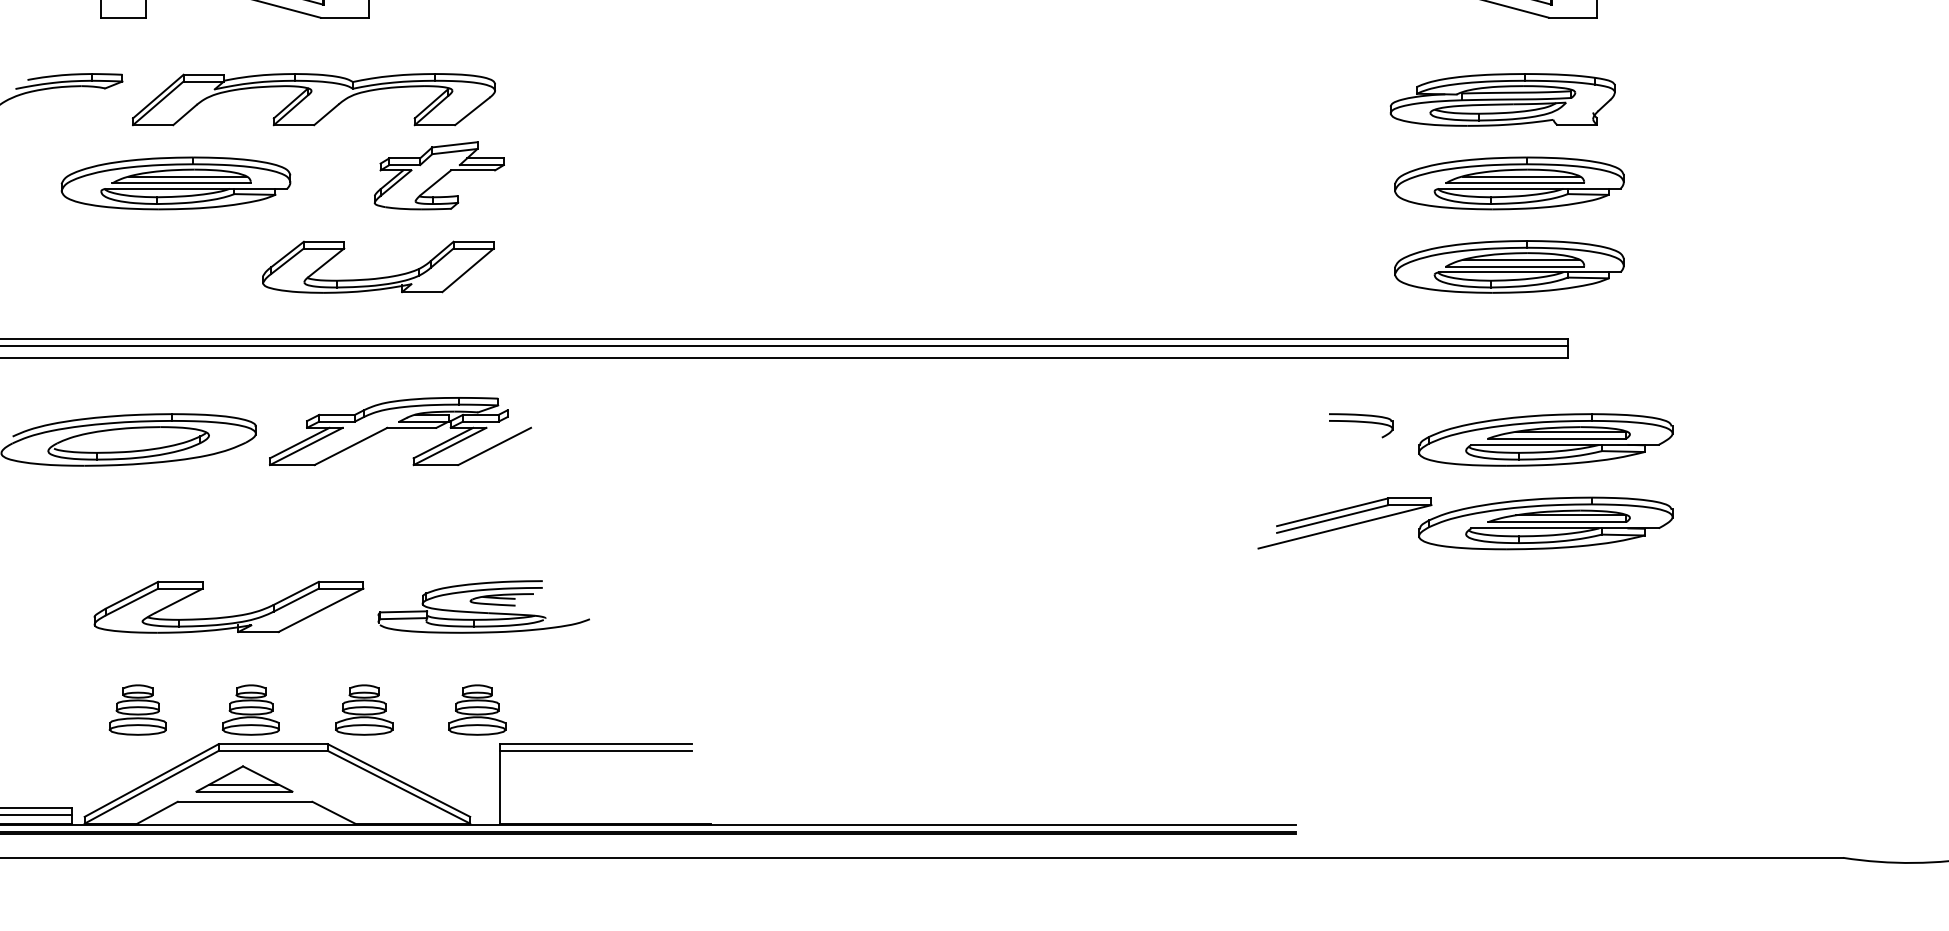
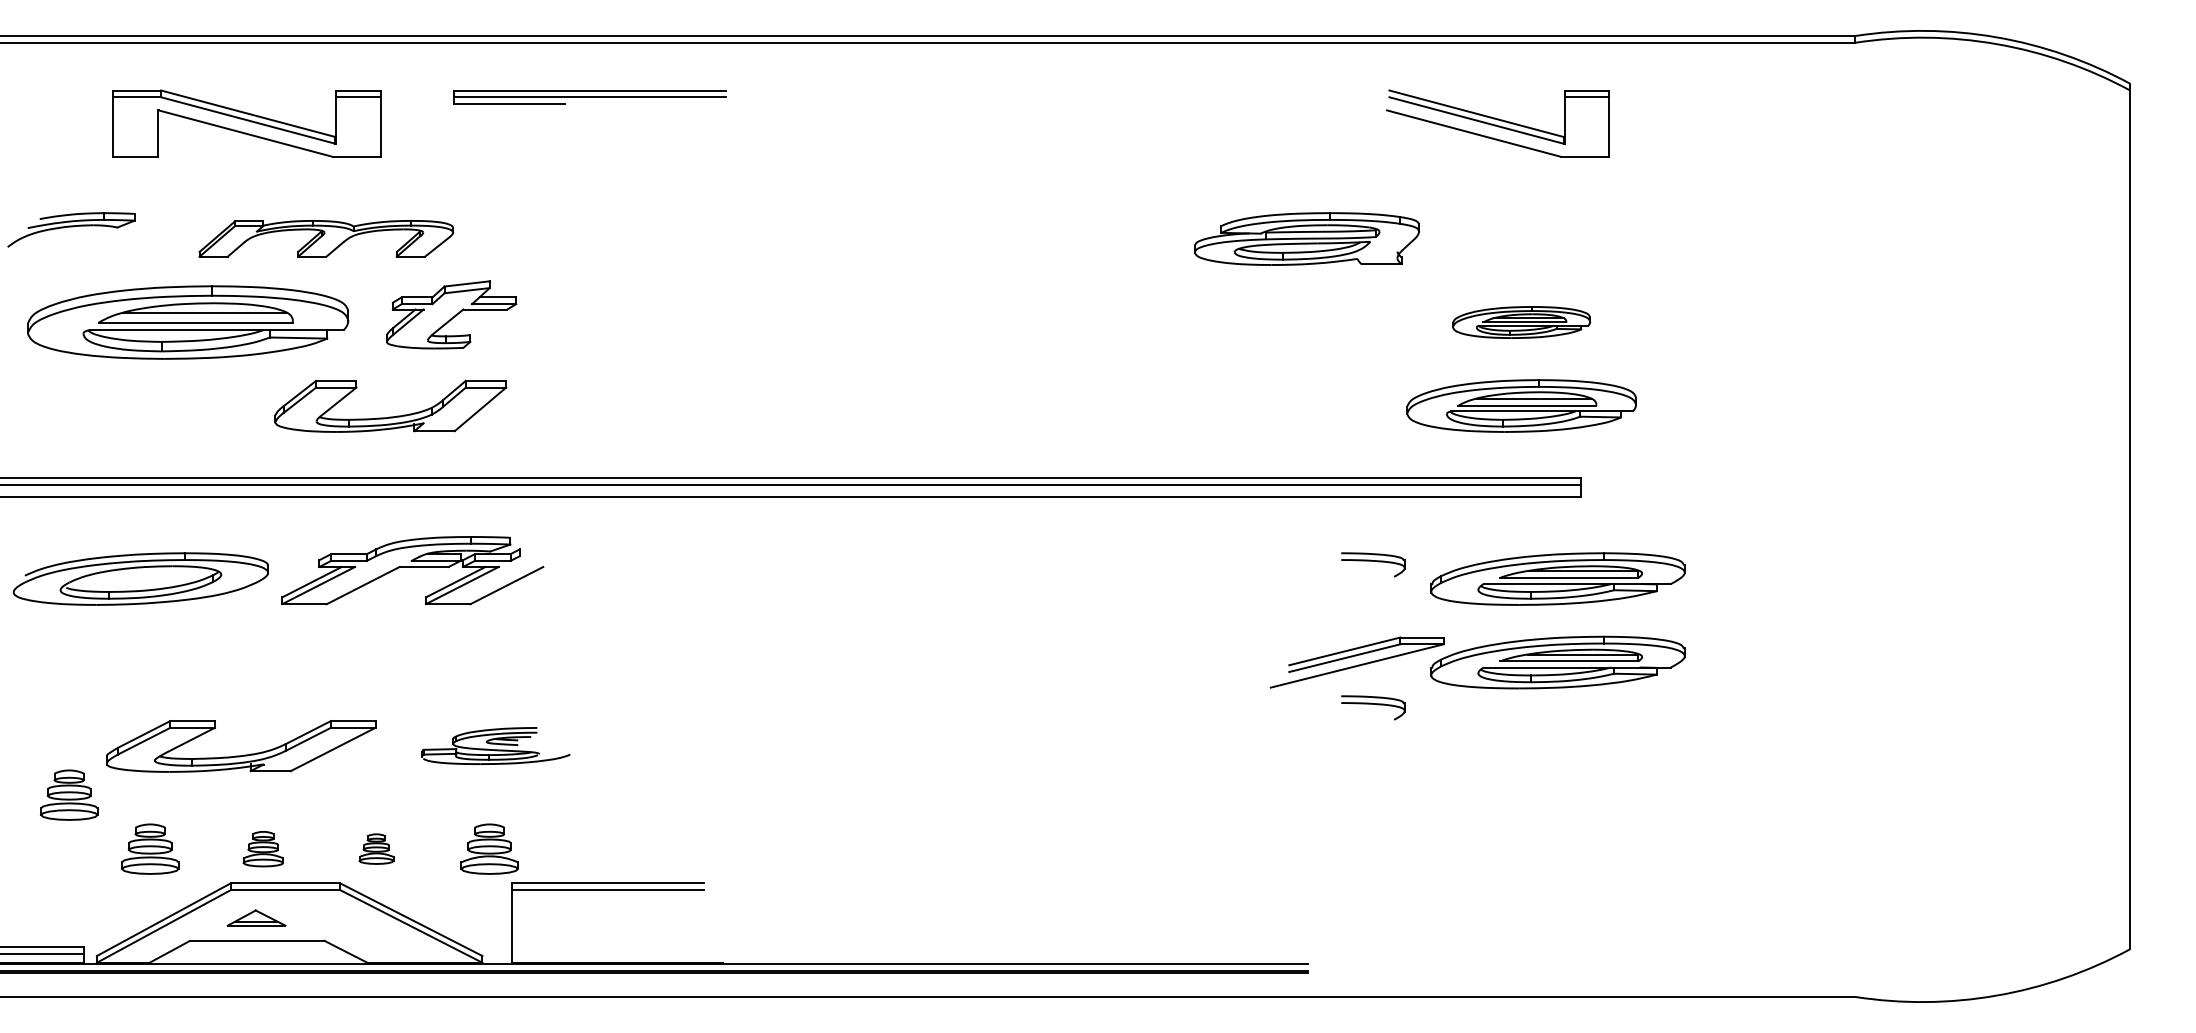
part: (314, 99) -> (326, 238), size x0.7
part: (1502, 99) -> (1306, 238), moved
part: (176, 183) -> (188, 322), size x1.4
part: (1509, 183) -> (1521, 322), size x0.6
part: (1361, 568) -> (1373, 707), added
part: (483, 606) -> (495, 745), size x0.7
part: (57, 655) -> (69, 794), added
part: (251, 709) -> (263, 848), size x0.7
part: (364, 709) -> (376, 848), size x0.6
part: (244, 778) -> (256, 917), size x0.6

